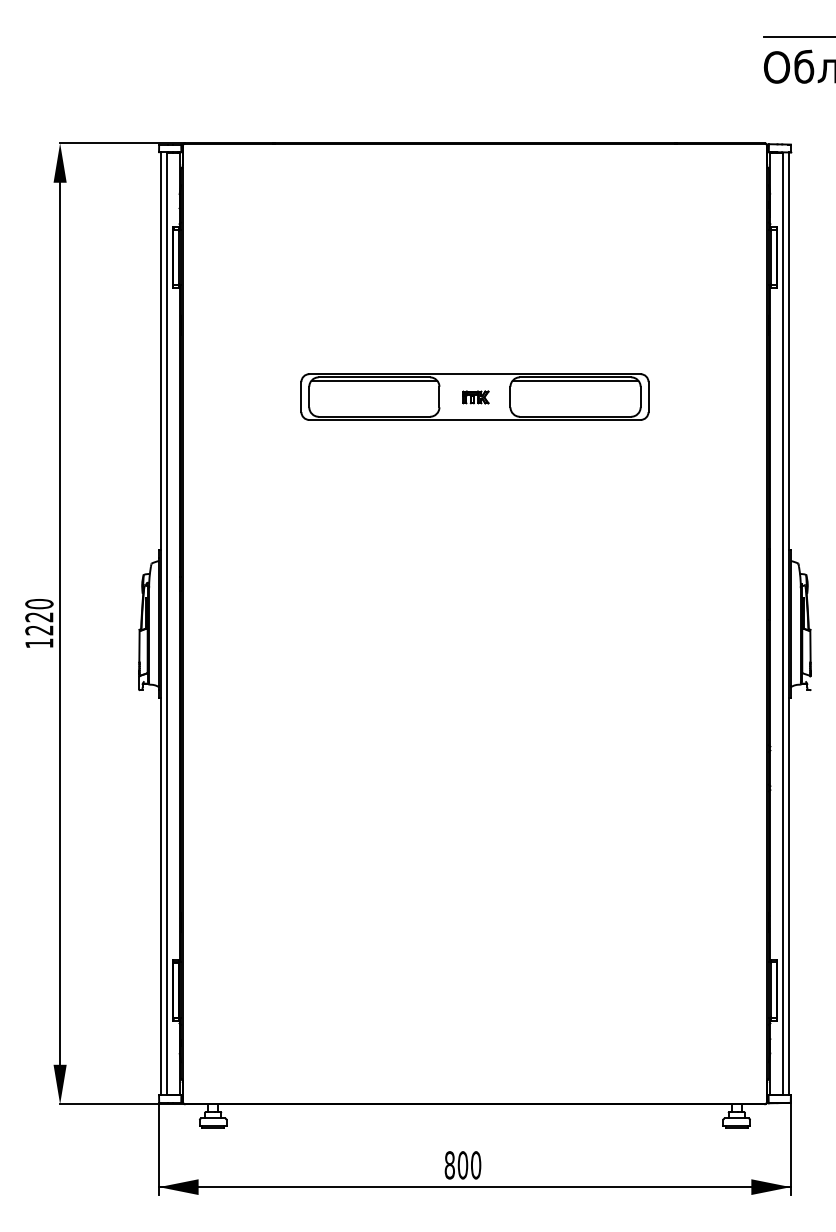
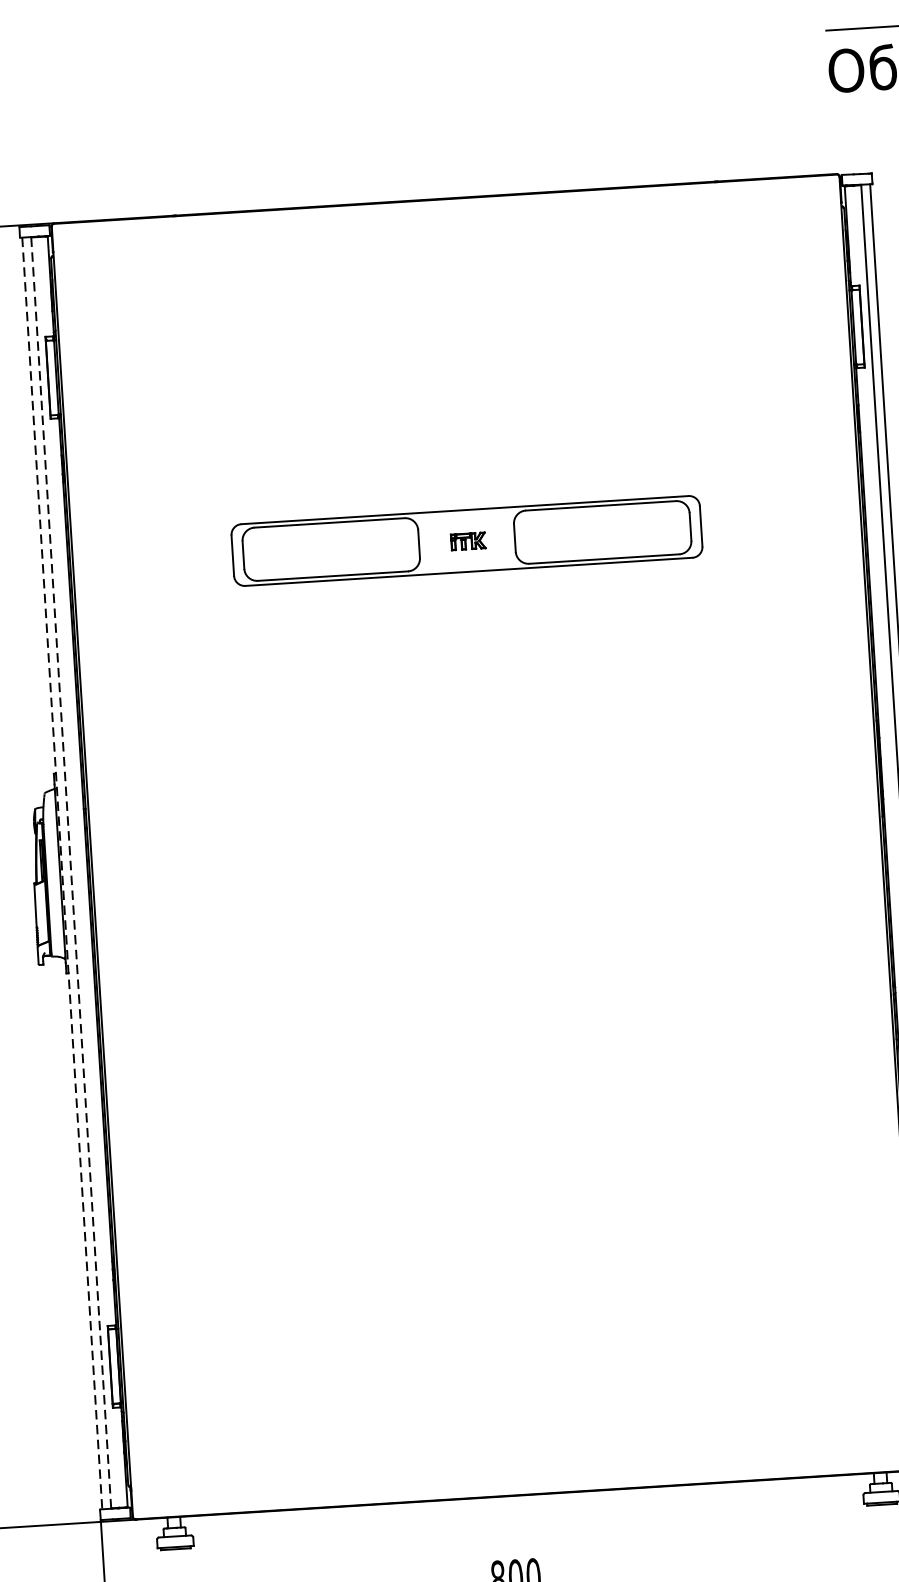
line: (374, 380) -> (330, 527), removed
line: (575, 380) -> (601, 510), removed
line: (167, 623) -> (71, 872), solid -> dashed
line: (160, 624) -> (62, 874), solid -> dashed

